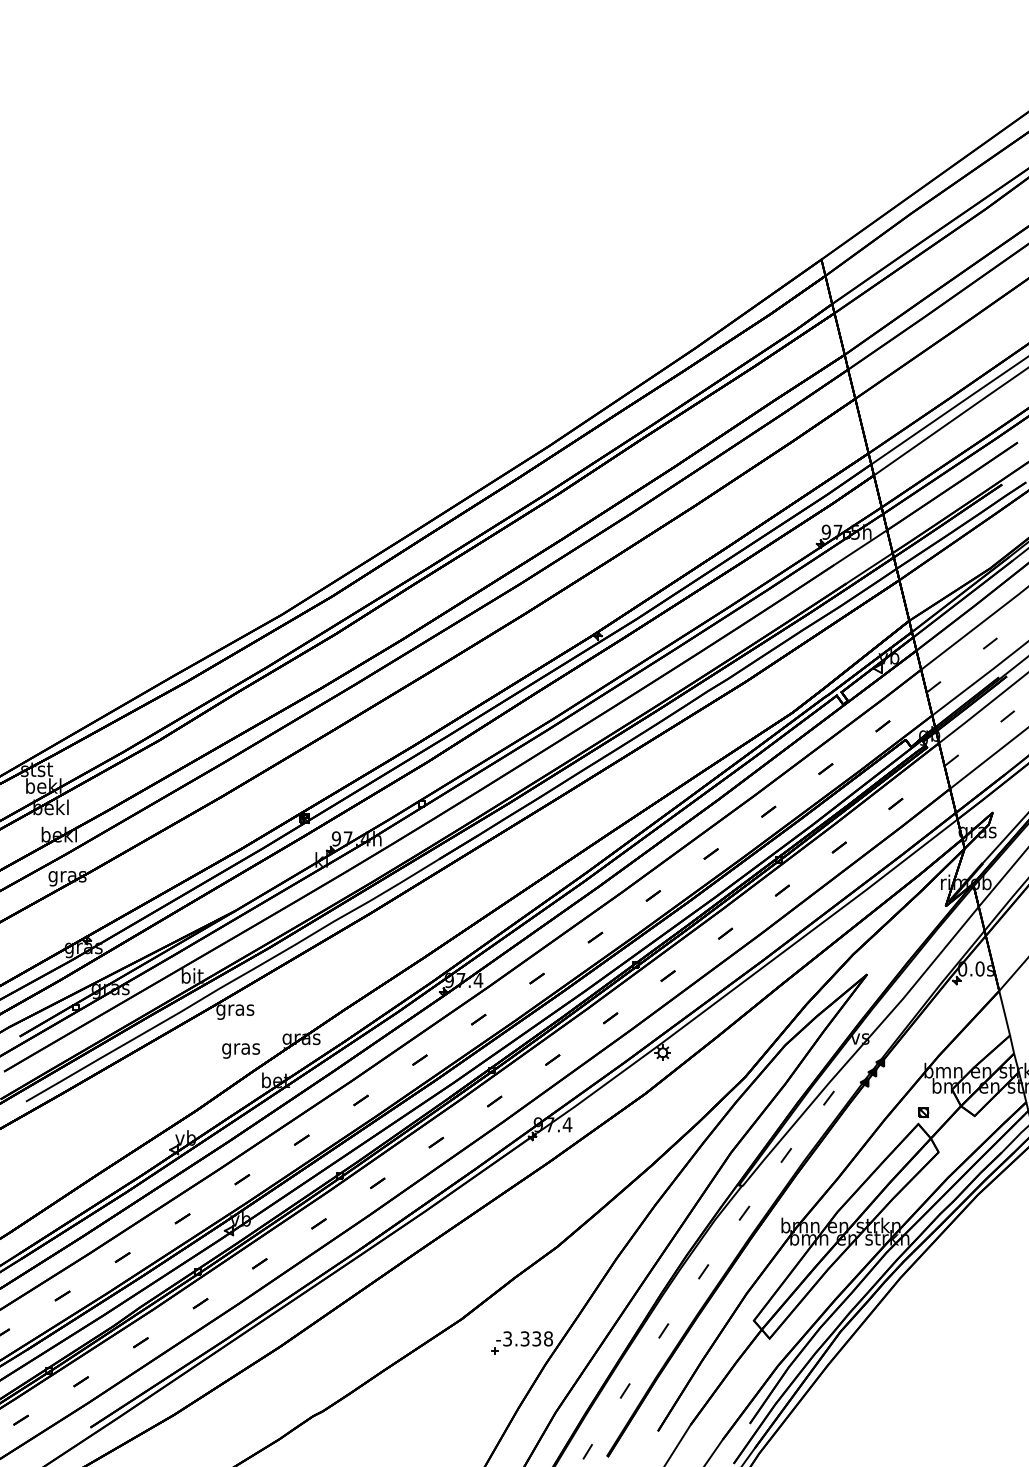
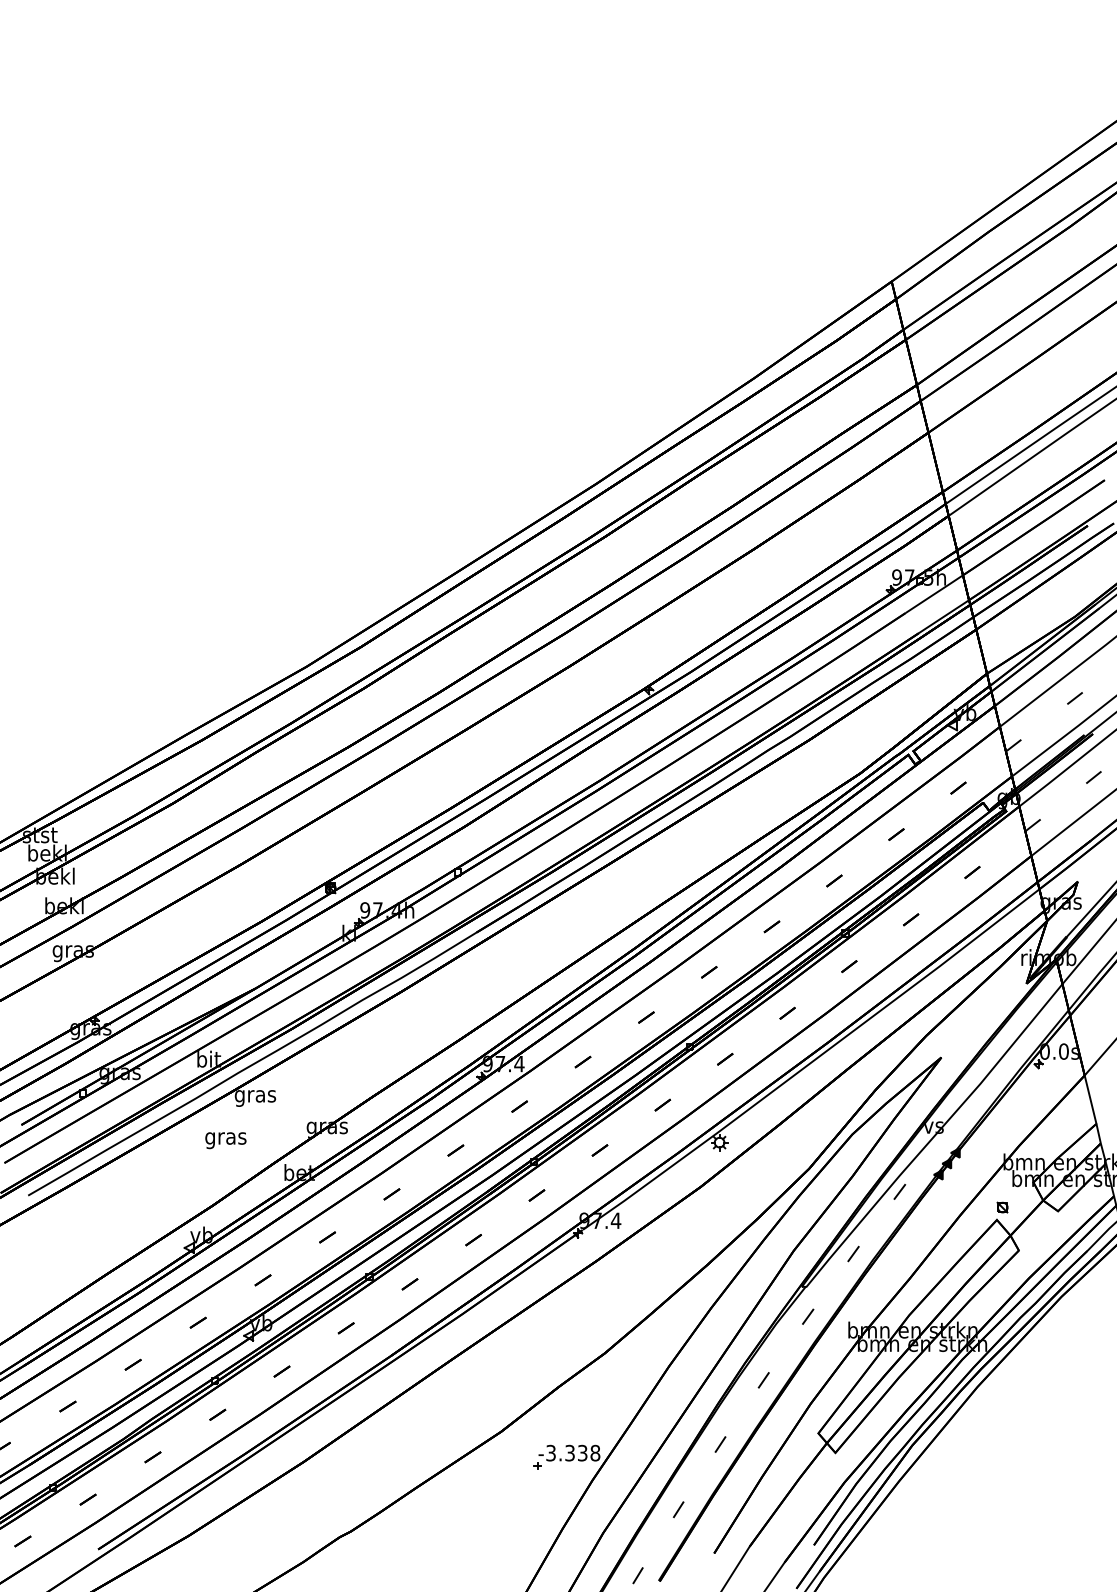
text: (241, 1050) -> (226, 1140), moved

